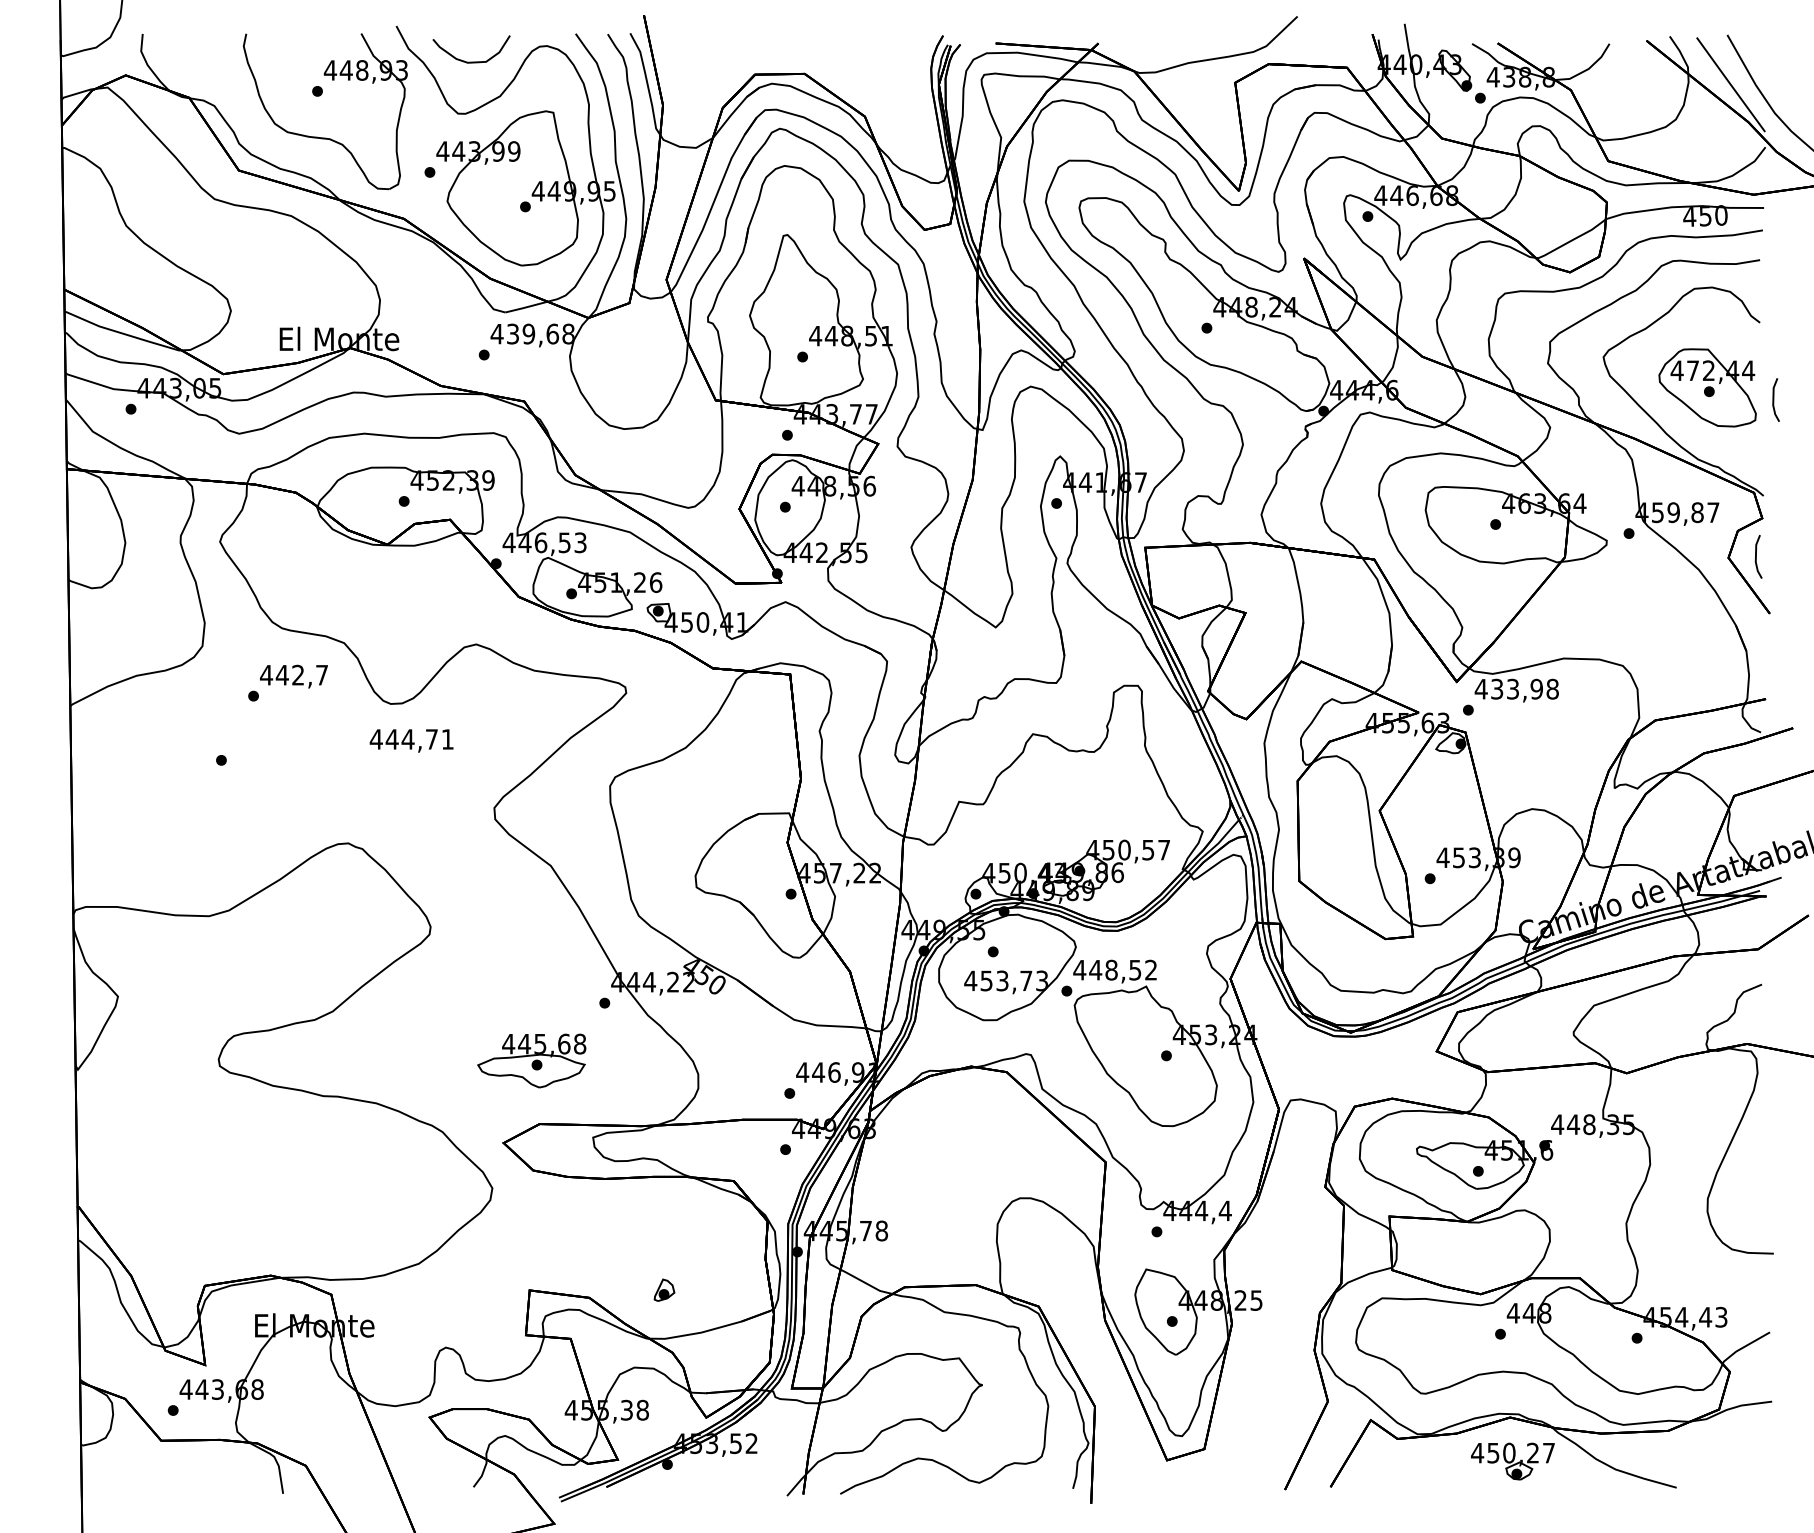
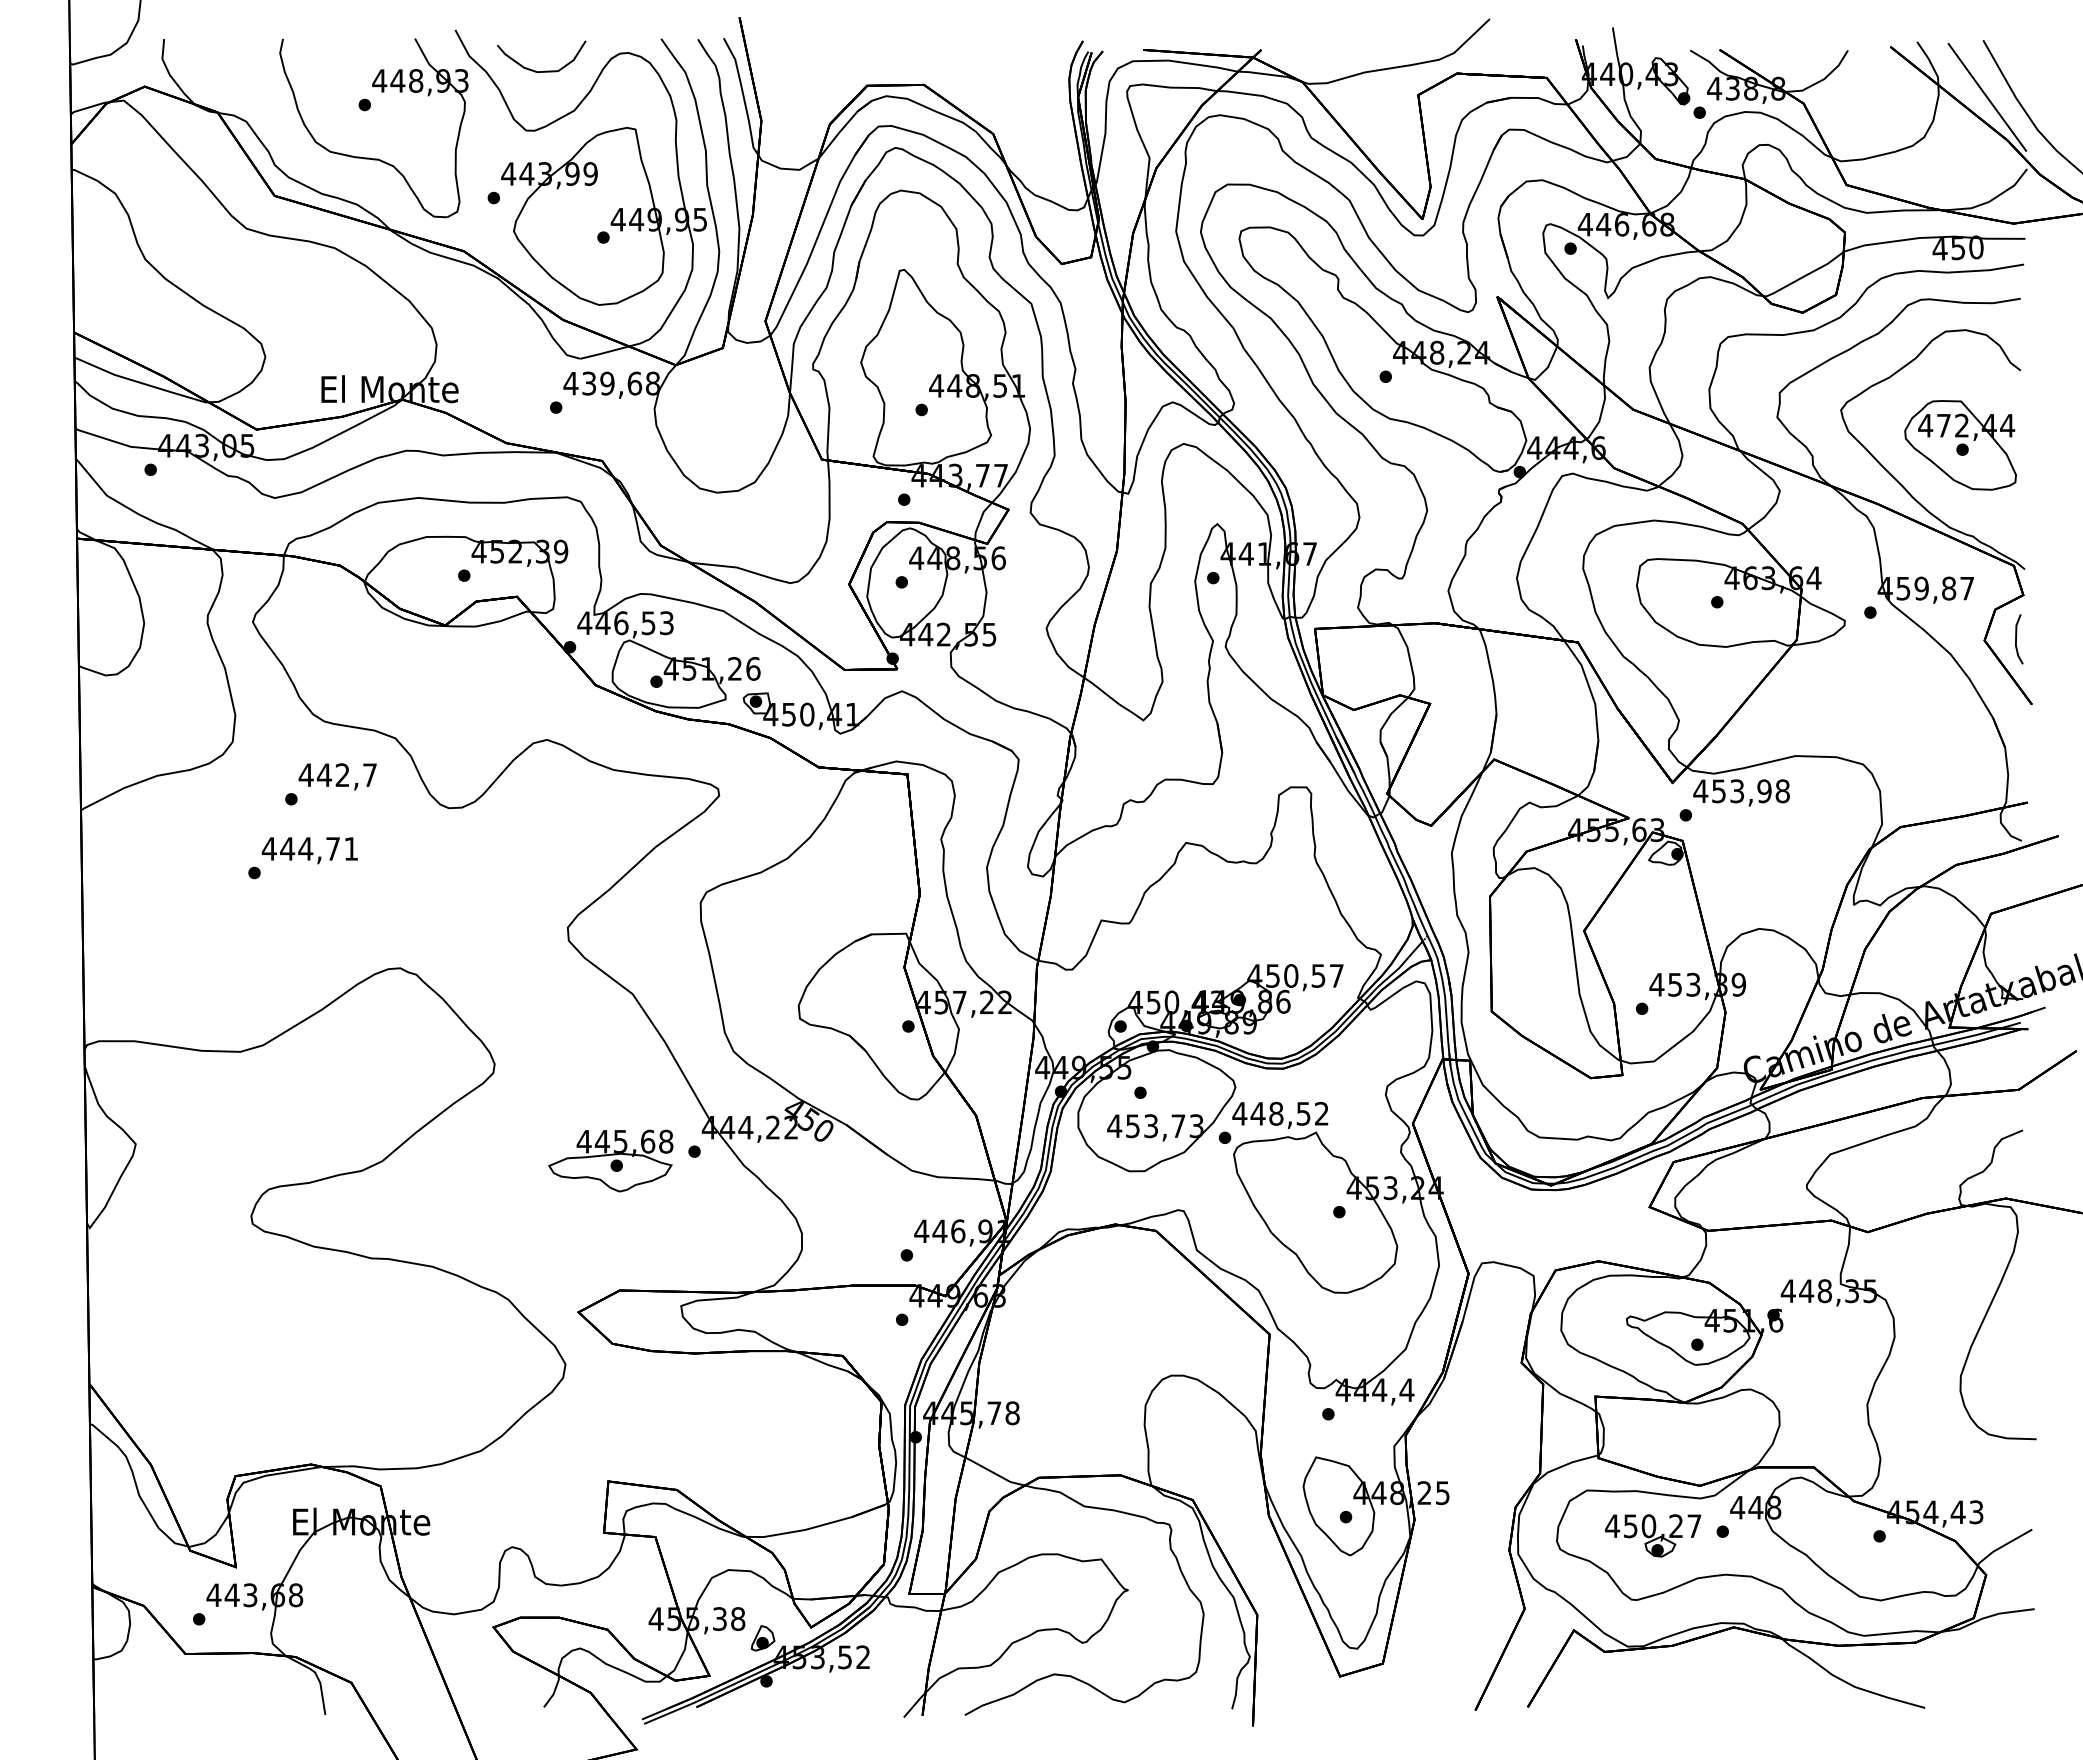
line: (1773, 400) -> (2036, 459), removed
text: (1496, 688) -> (1718, 790), 433,98 -> 453,98
text: (411, 740) -> (309, 850), moved
part: (531, 1060) -> (610, 1160), moved
part: (664, 1290) -> (763, 1638), moved
part: (1513, 1461) -> (1653, 1535), moved

